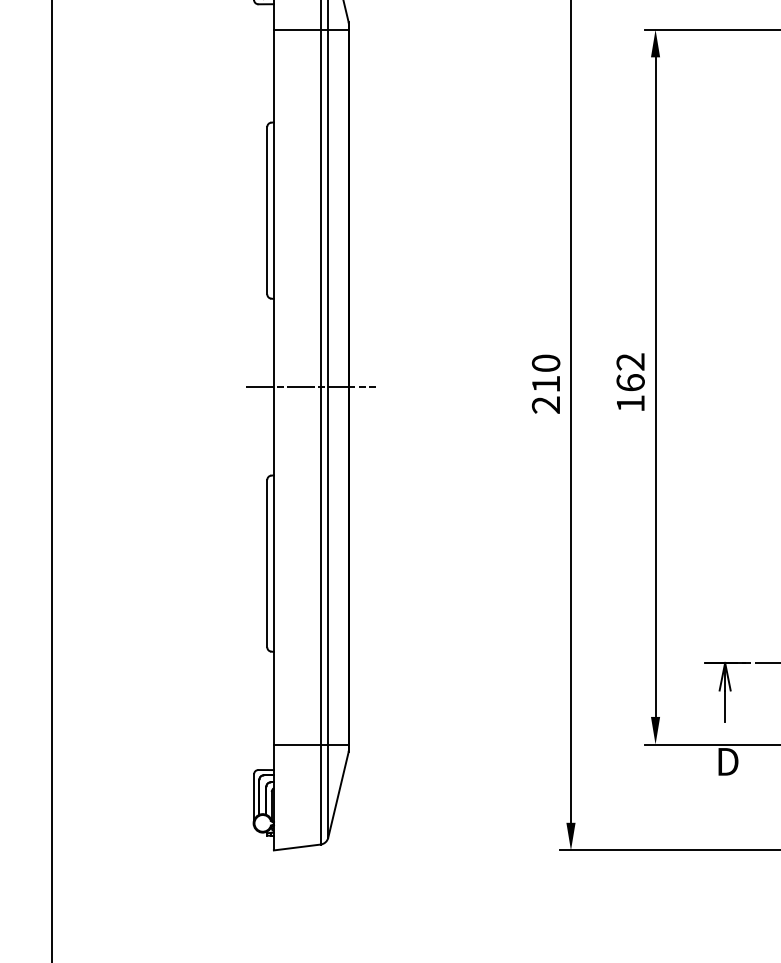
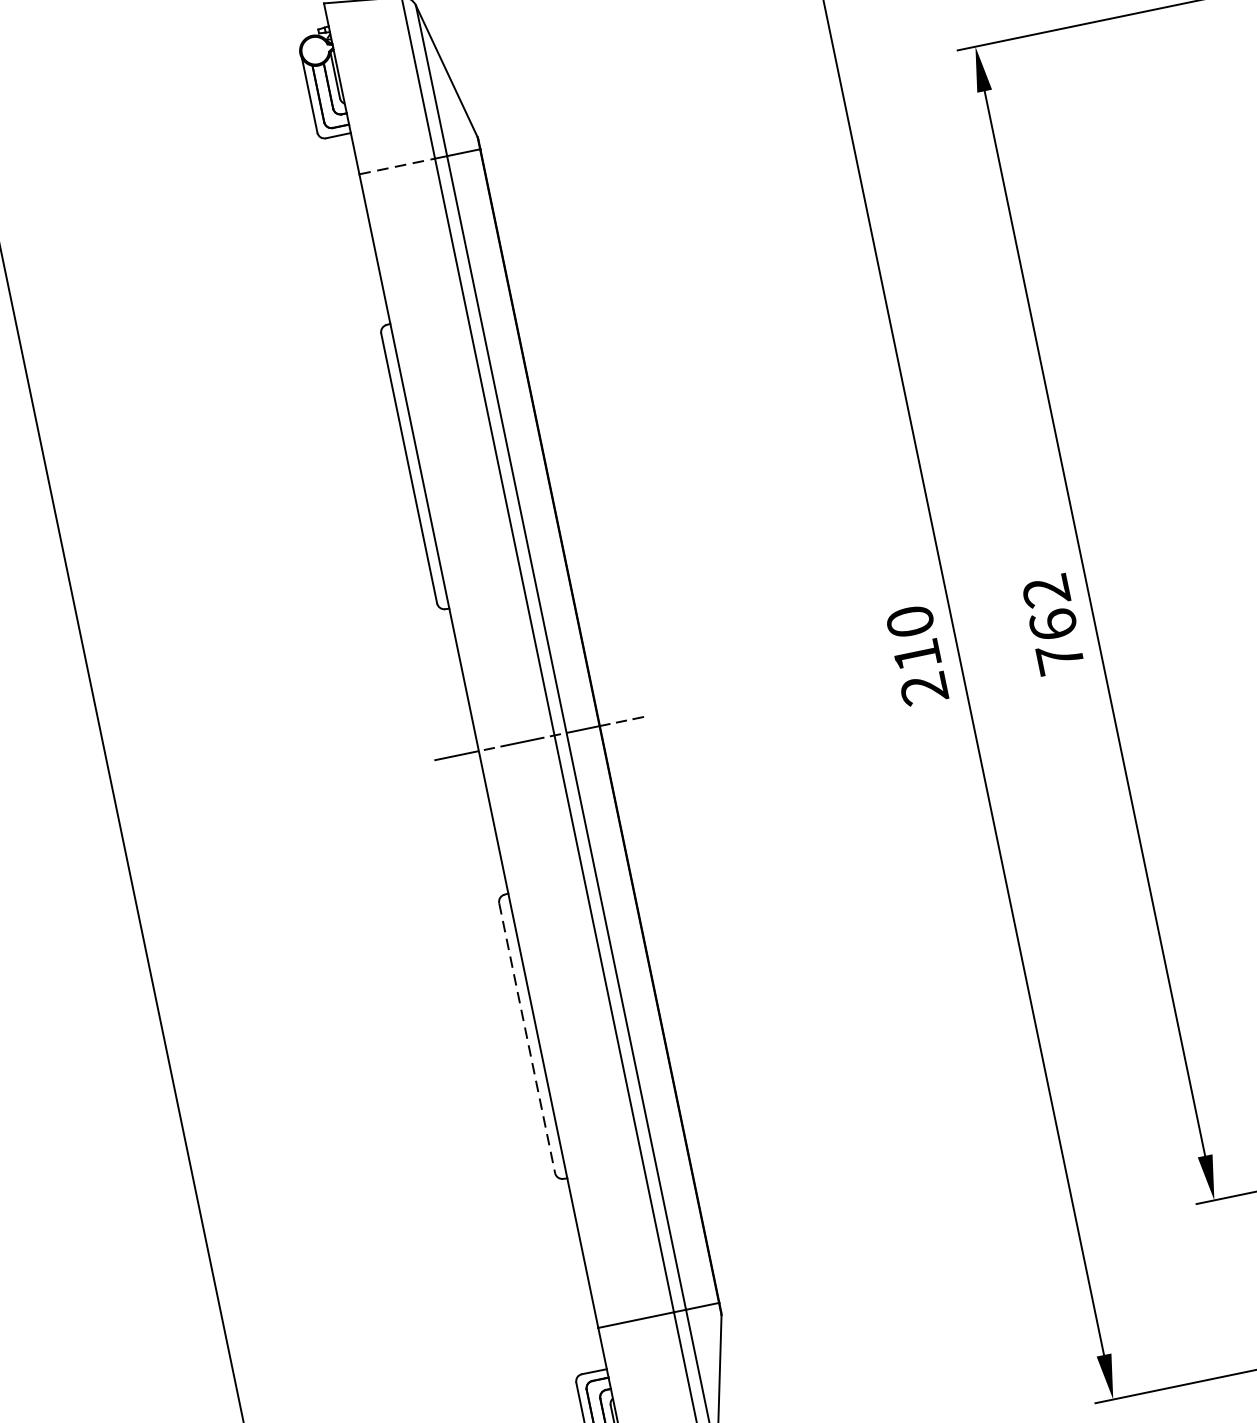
line: (297, 29) -> (397, 165), solid -> dashed
text: (630, 403) -> (1059, 658), 162 -> 762
line: (267, 563) -> (527, 1037), solid -> dashed

